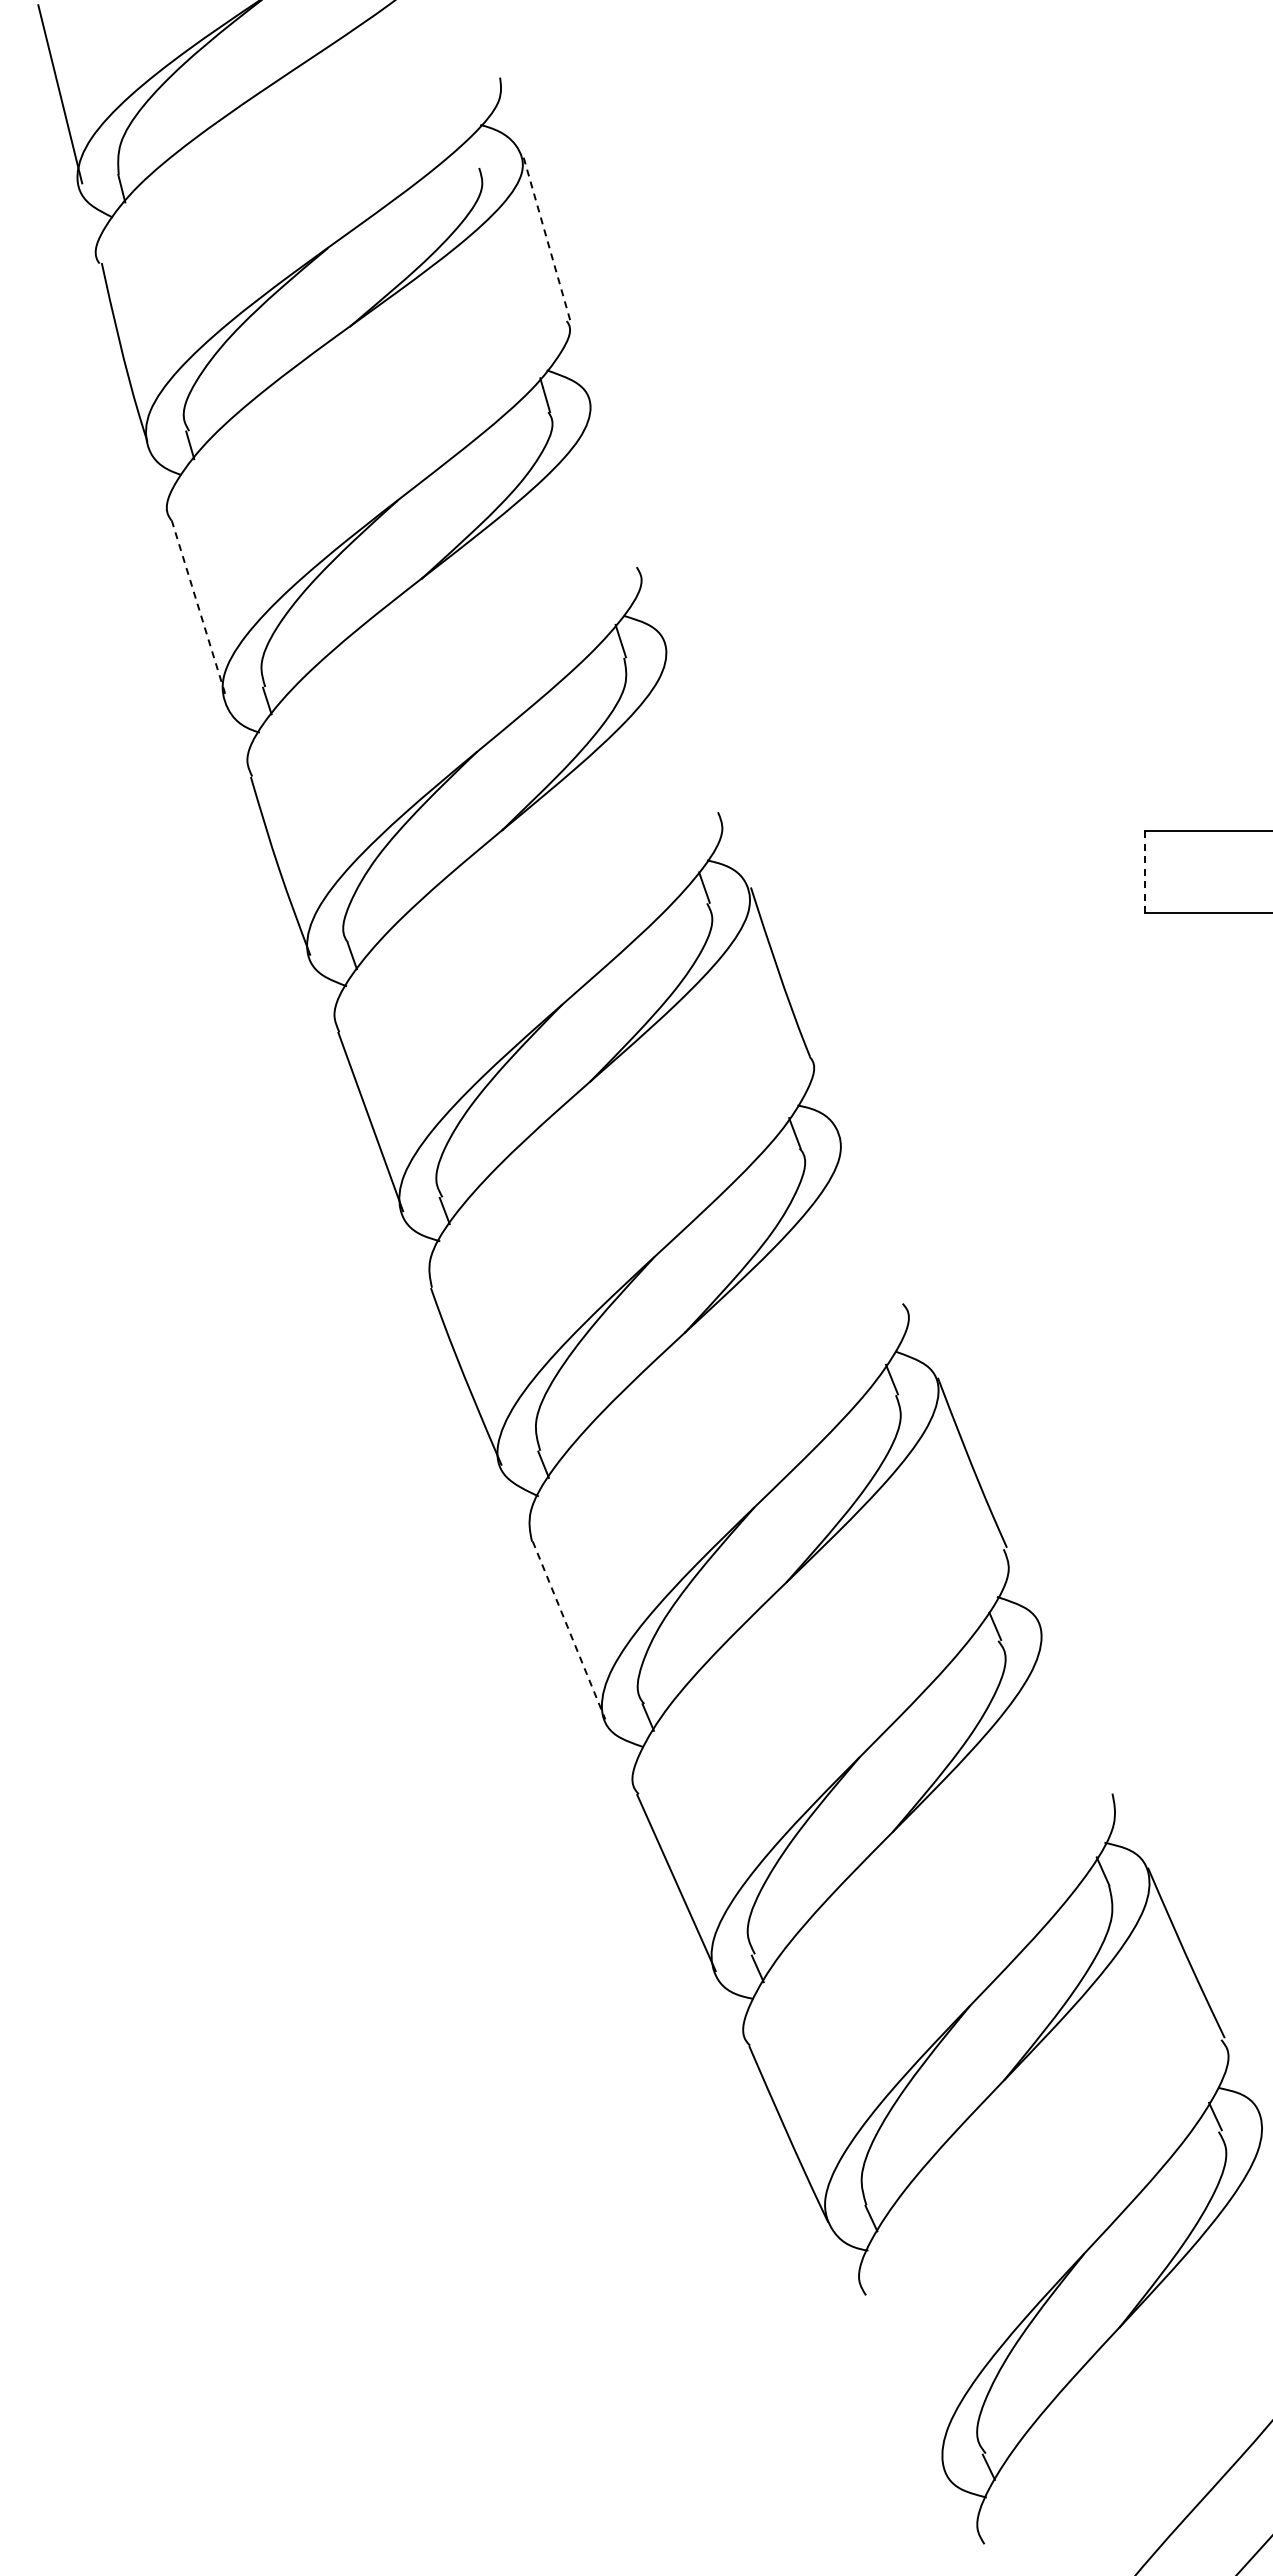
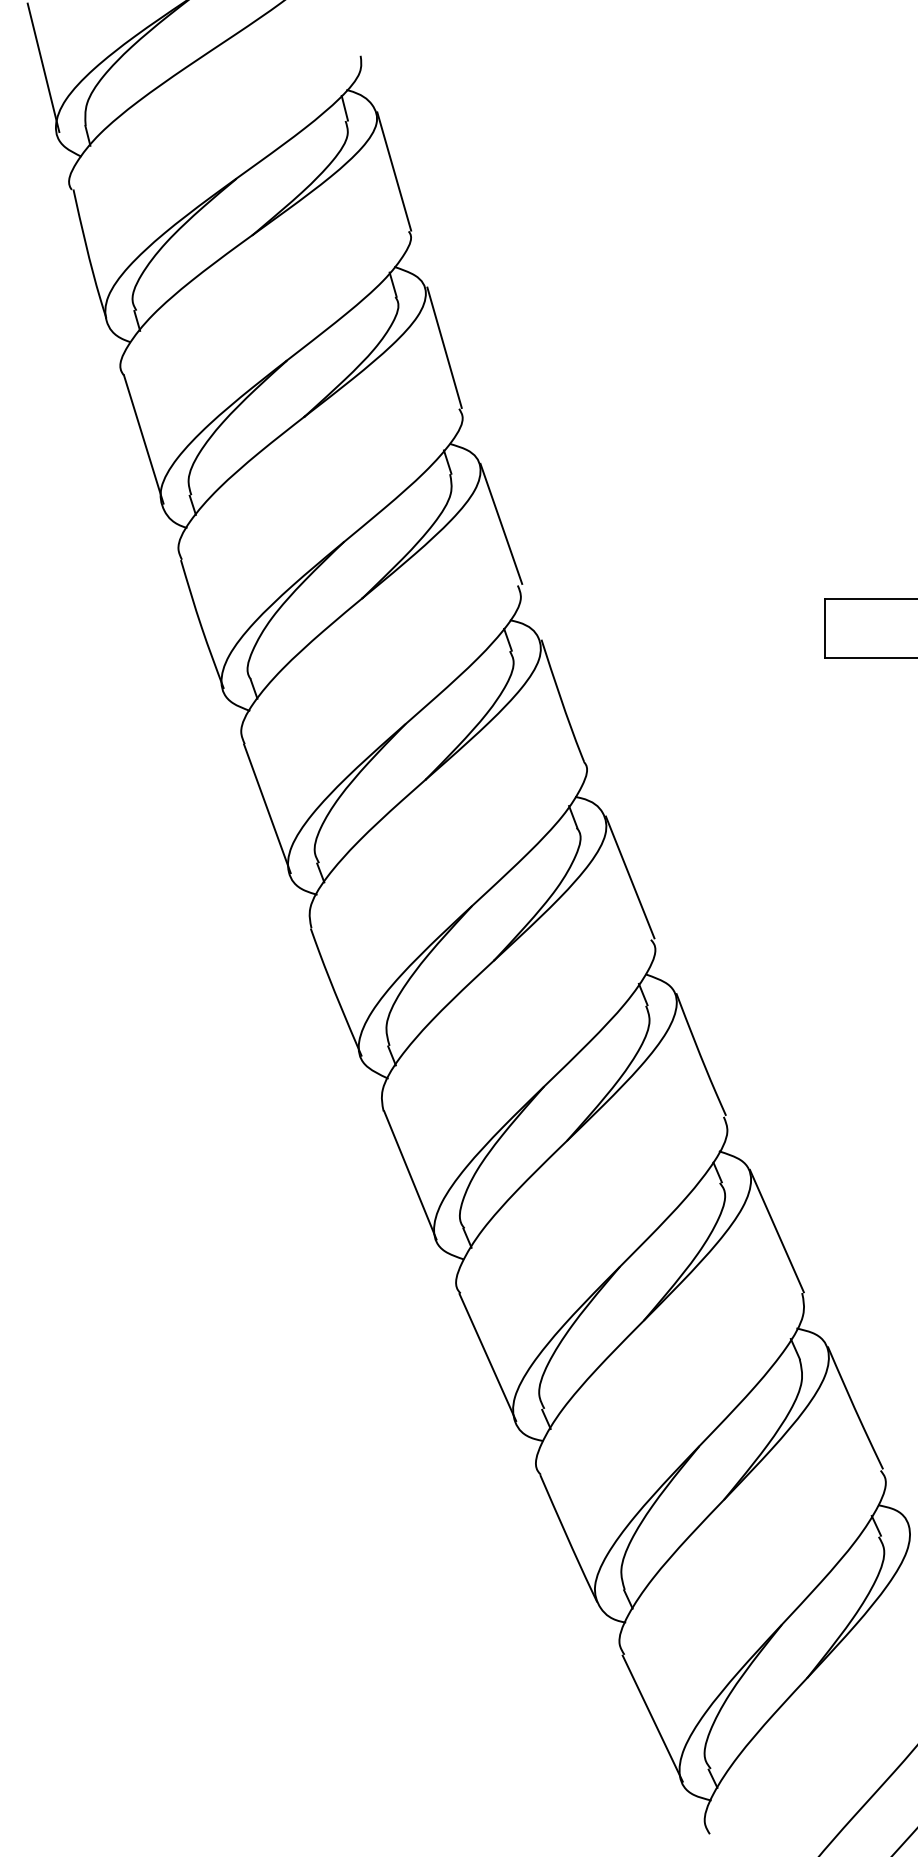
line: (477, 150) -> (344, 108), added
line: (546, 237) -> (394, 171), dashed -> solid
line: (616, 482) -> (444, 347), added
line: (199, 610) -> (143, 440), dashed -> solid
line: (695, 726) -> (501, 523), added
line: (1144, 872) -> (825, 628), dashed -> solid
line: (873, 1216) -> (629, 876), added
line: (569, 1630) -> (410, 1175), dashed -> solid
line: (1077, 1707) -> (776, 1230), added
line: (904, 2383) -> (652, 1718), added

